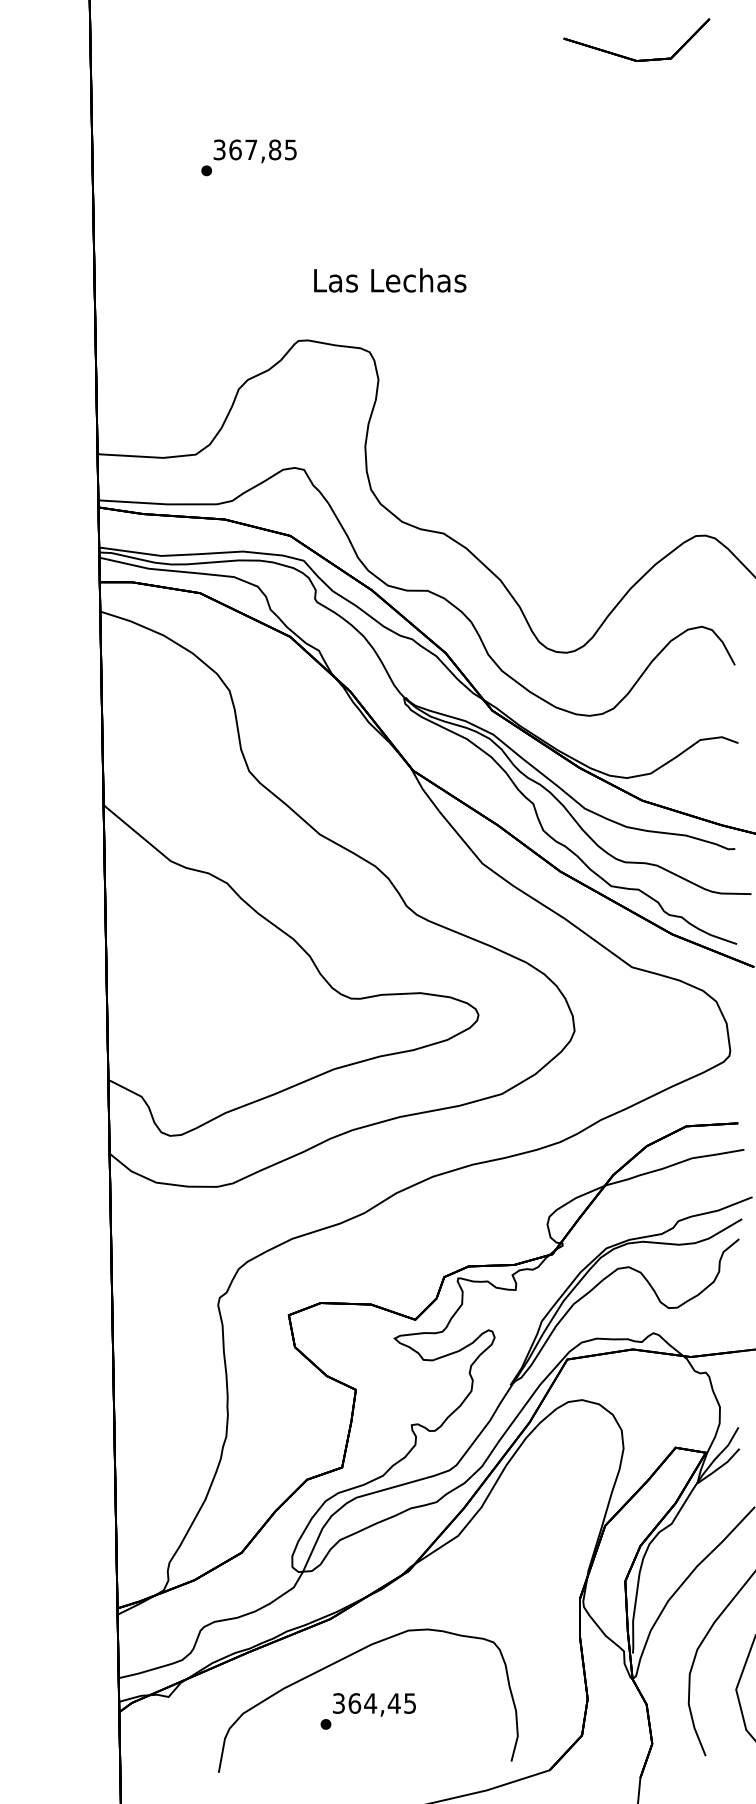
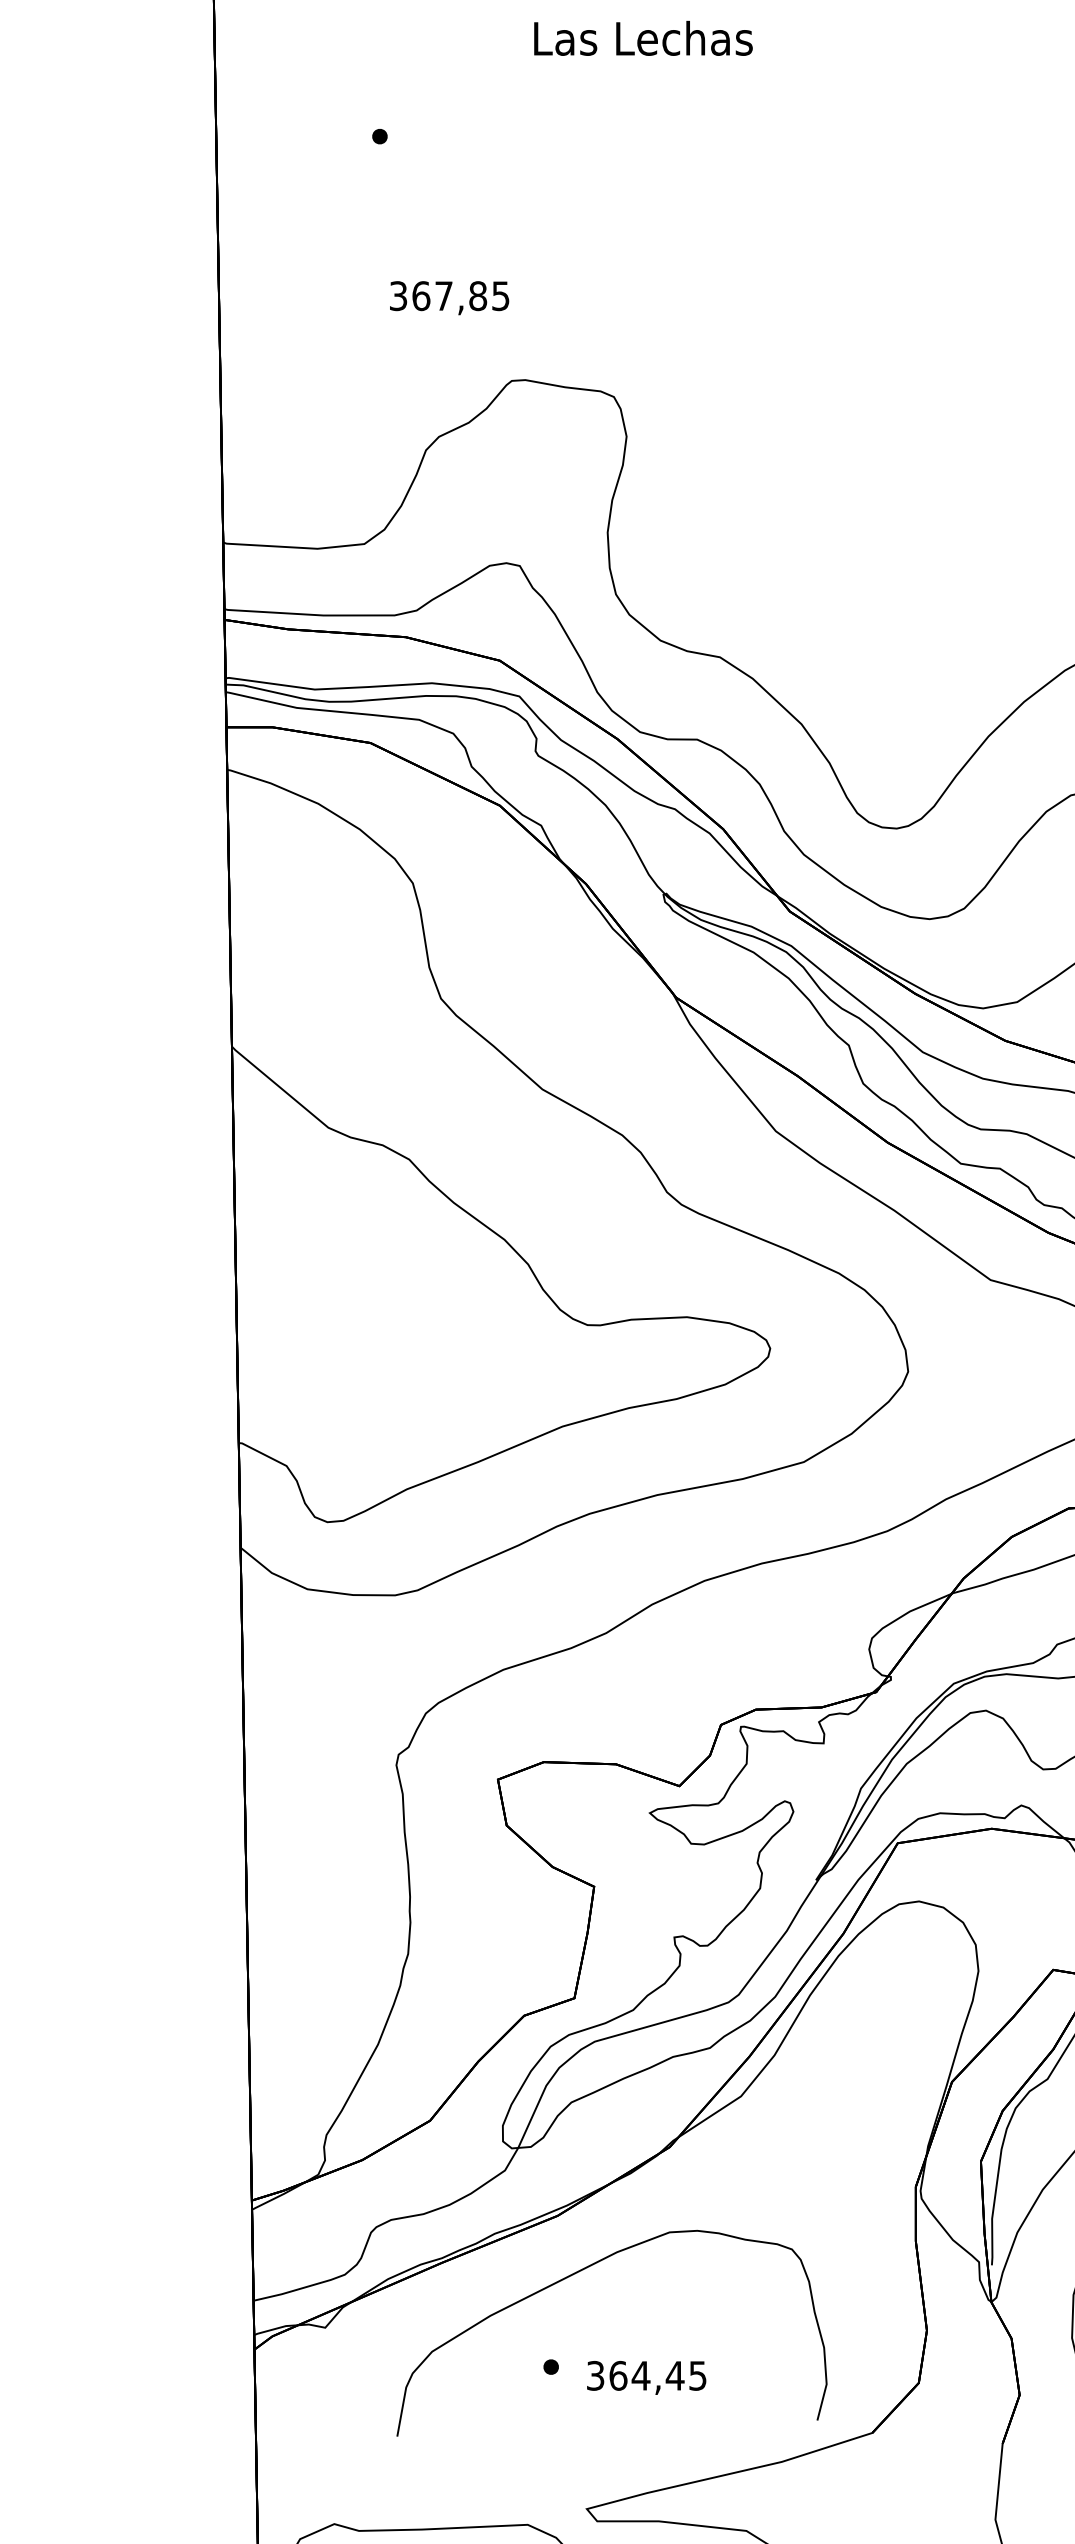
text: (254, 151) -> (448, 298), moved
text: (390, 280) -> (643, 38), moved
text: (374, 1704) -> (646, 2377), moved

